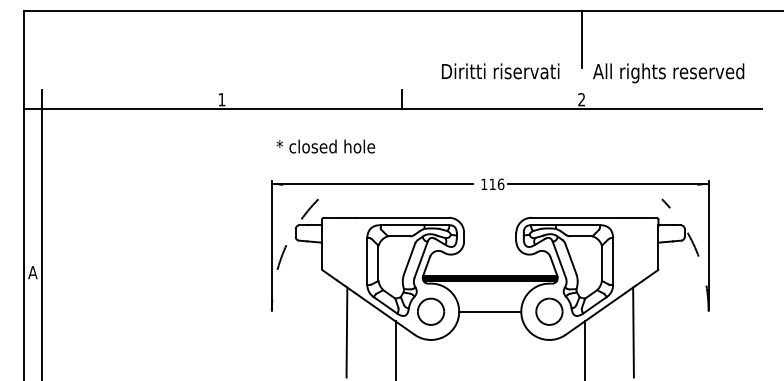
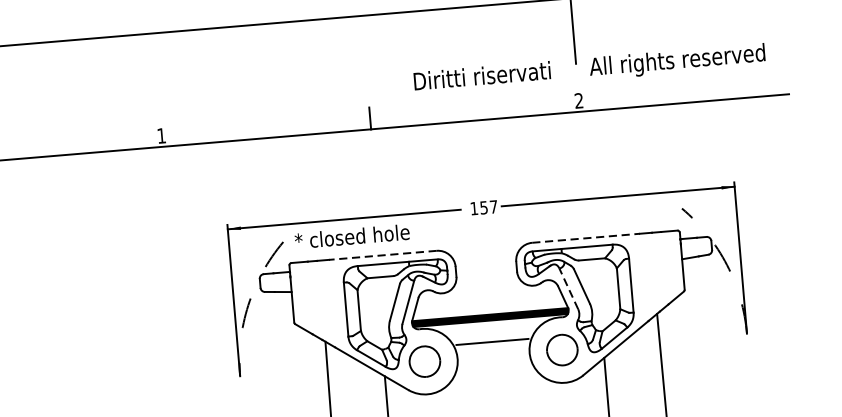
text: (325, 146) -> (351, 236), moved
text: (496, 184) -> (488, 207), 116 -> 157
line: (402, 217) -> (382, 255), solid -> dashed
line: (578, 217) -> (586, 237), solid -> dashed
line: (559, 259) -> (568, 288), solid -> dashed
line: (490, 311) -> (492, 341), moved

